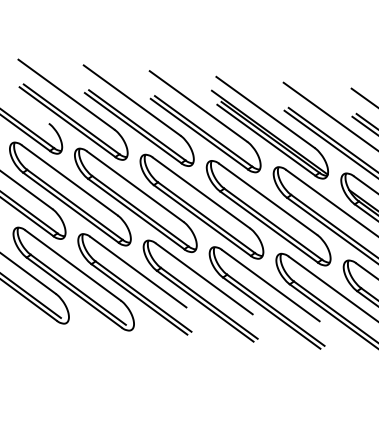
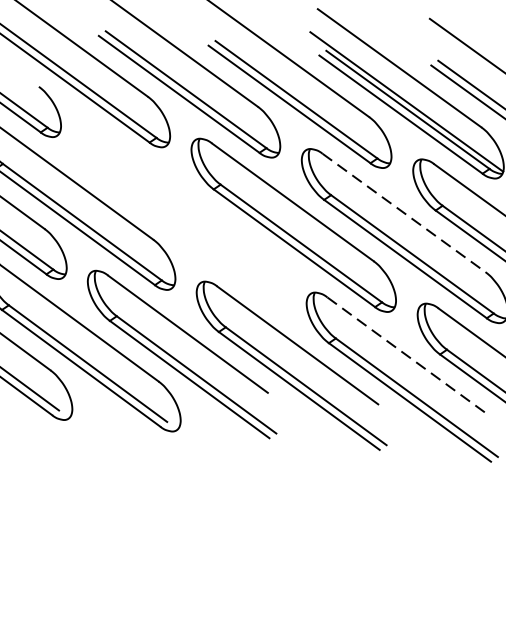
part: (135, 199) -> (183, 213), removed
line: (268, 199) -> (404, 213), solid -> dashed
line: (271, 285) -> (409, 356), solid -> dashed

